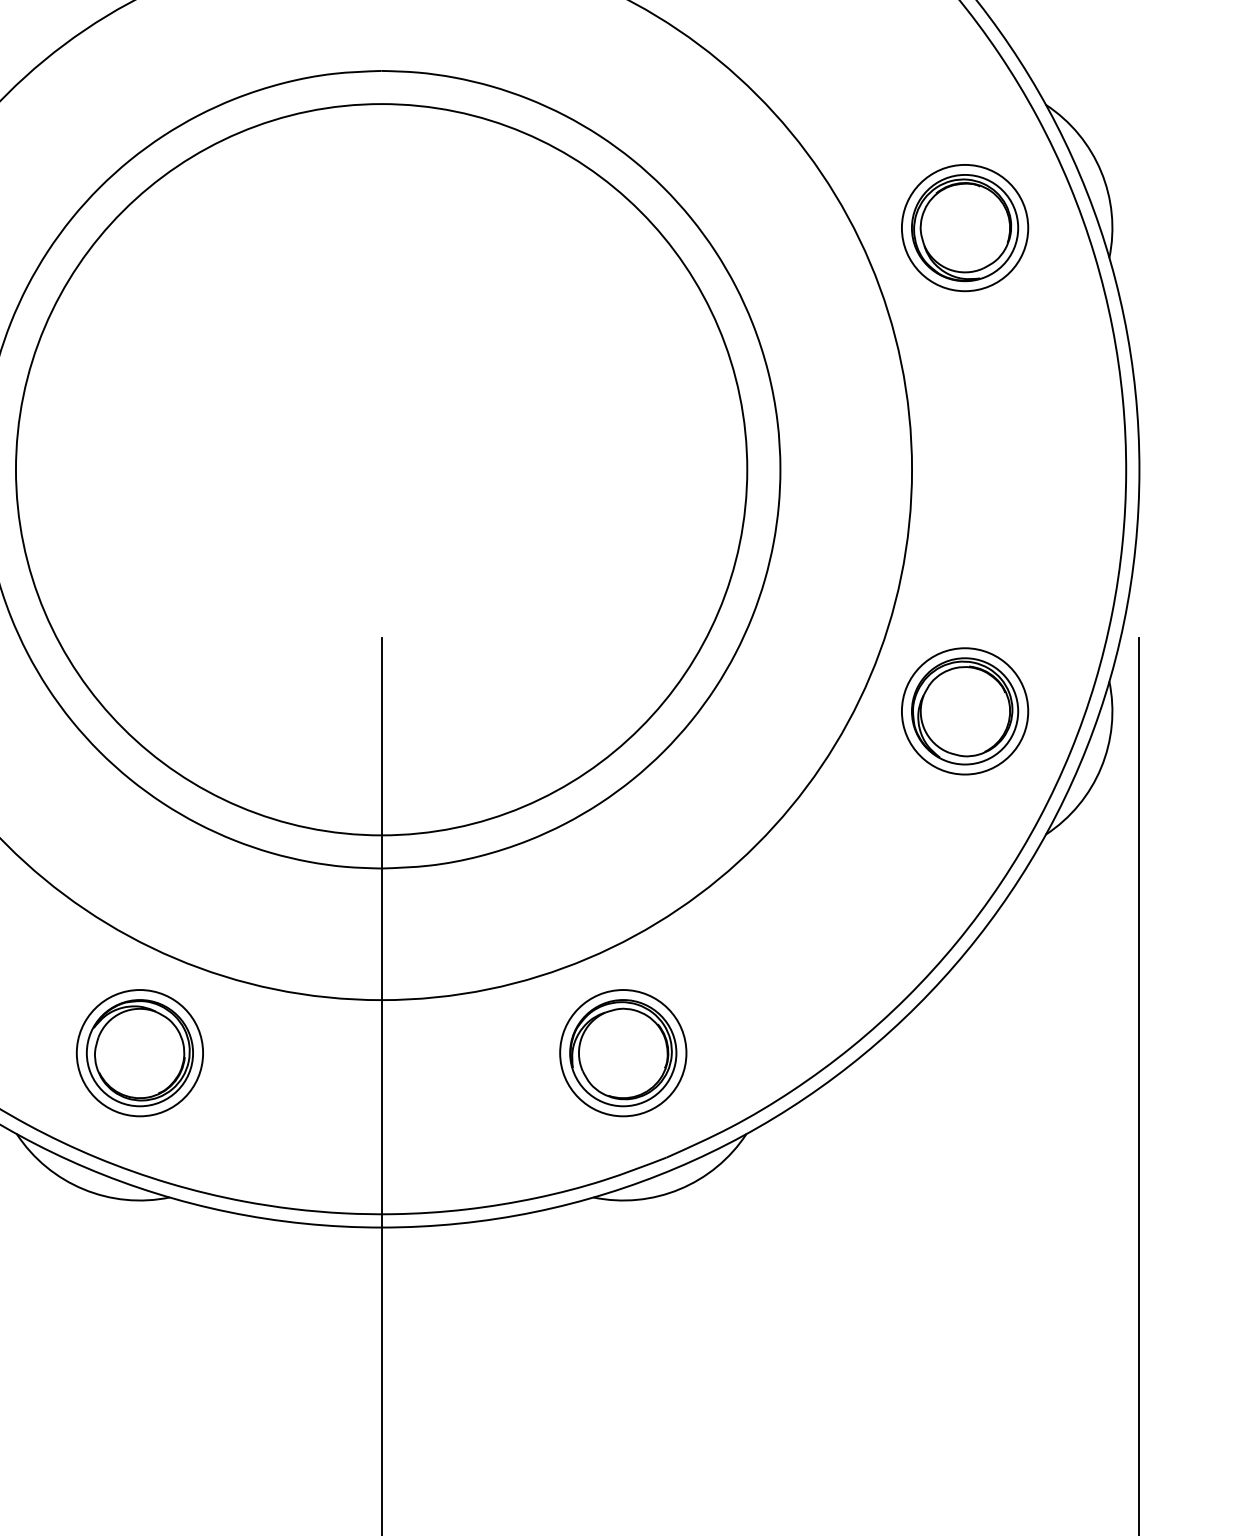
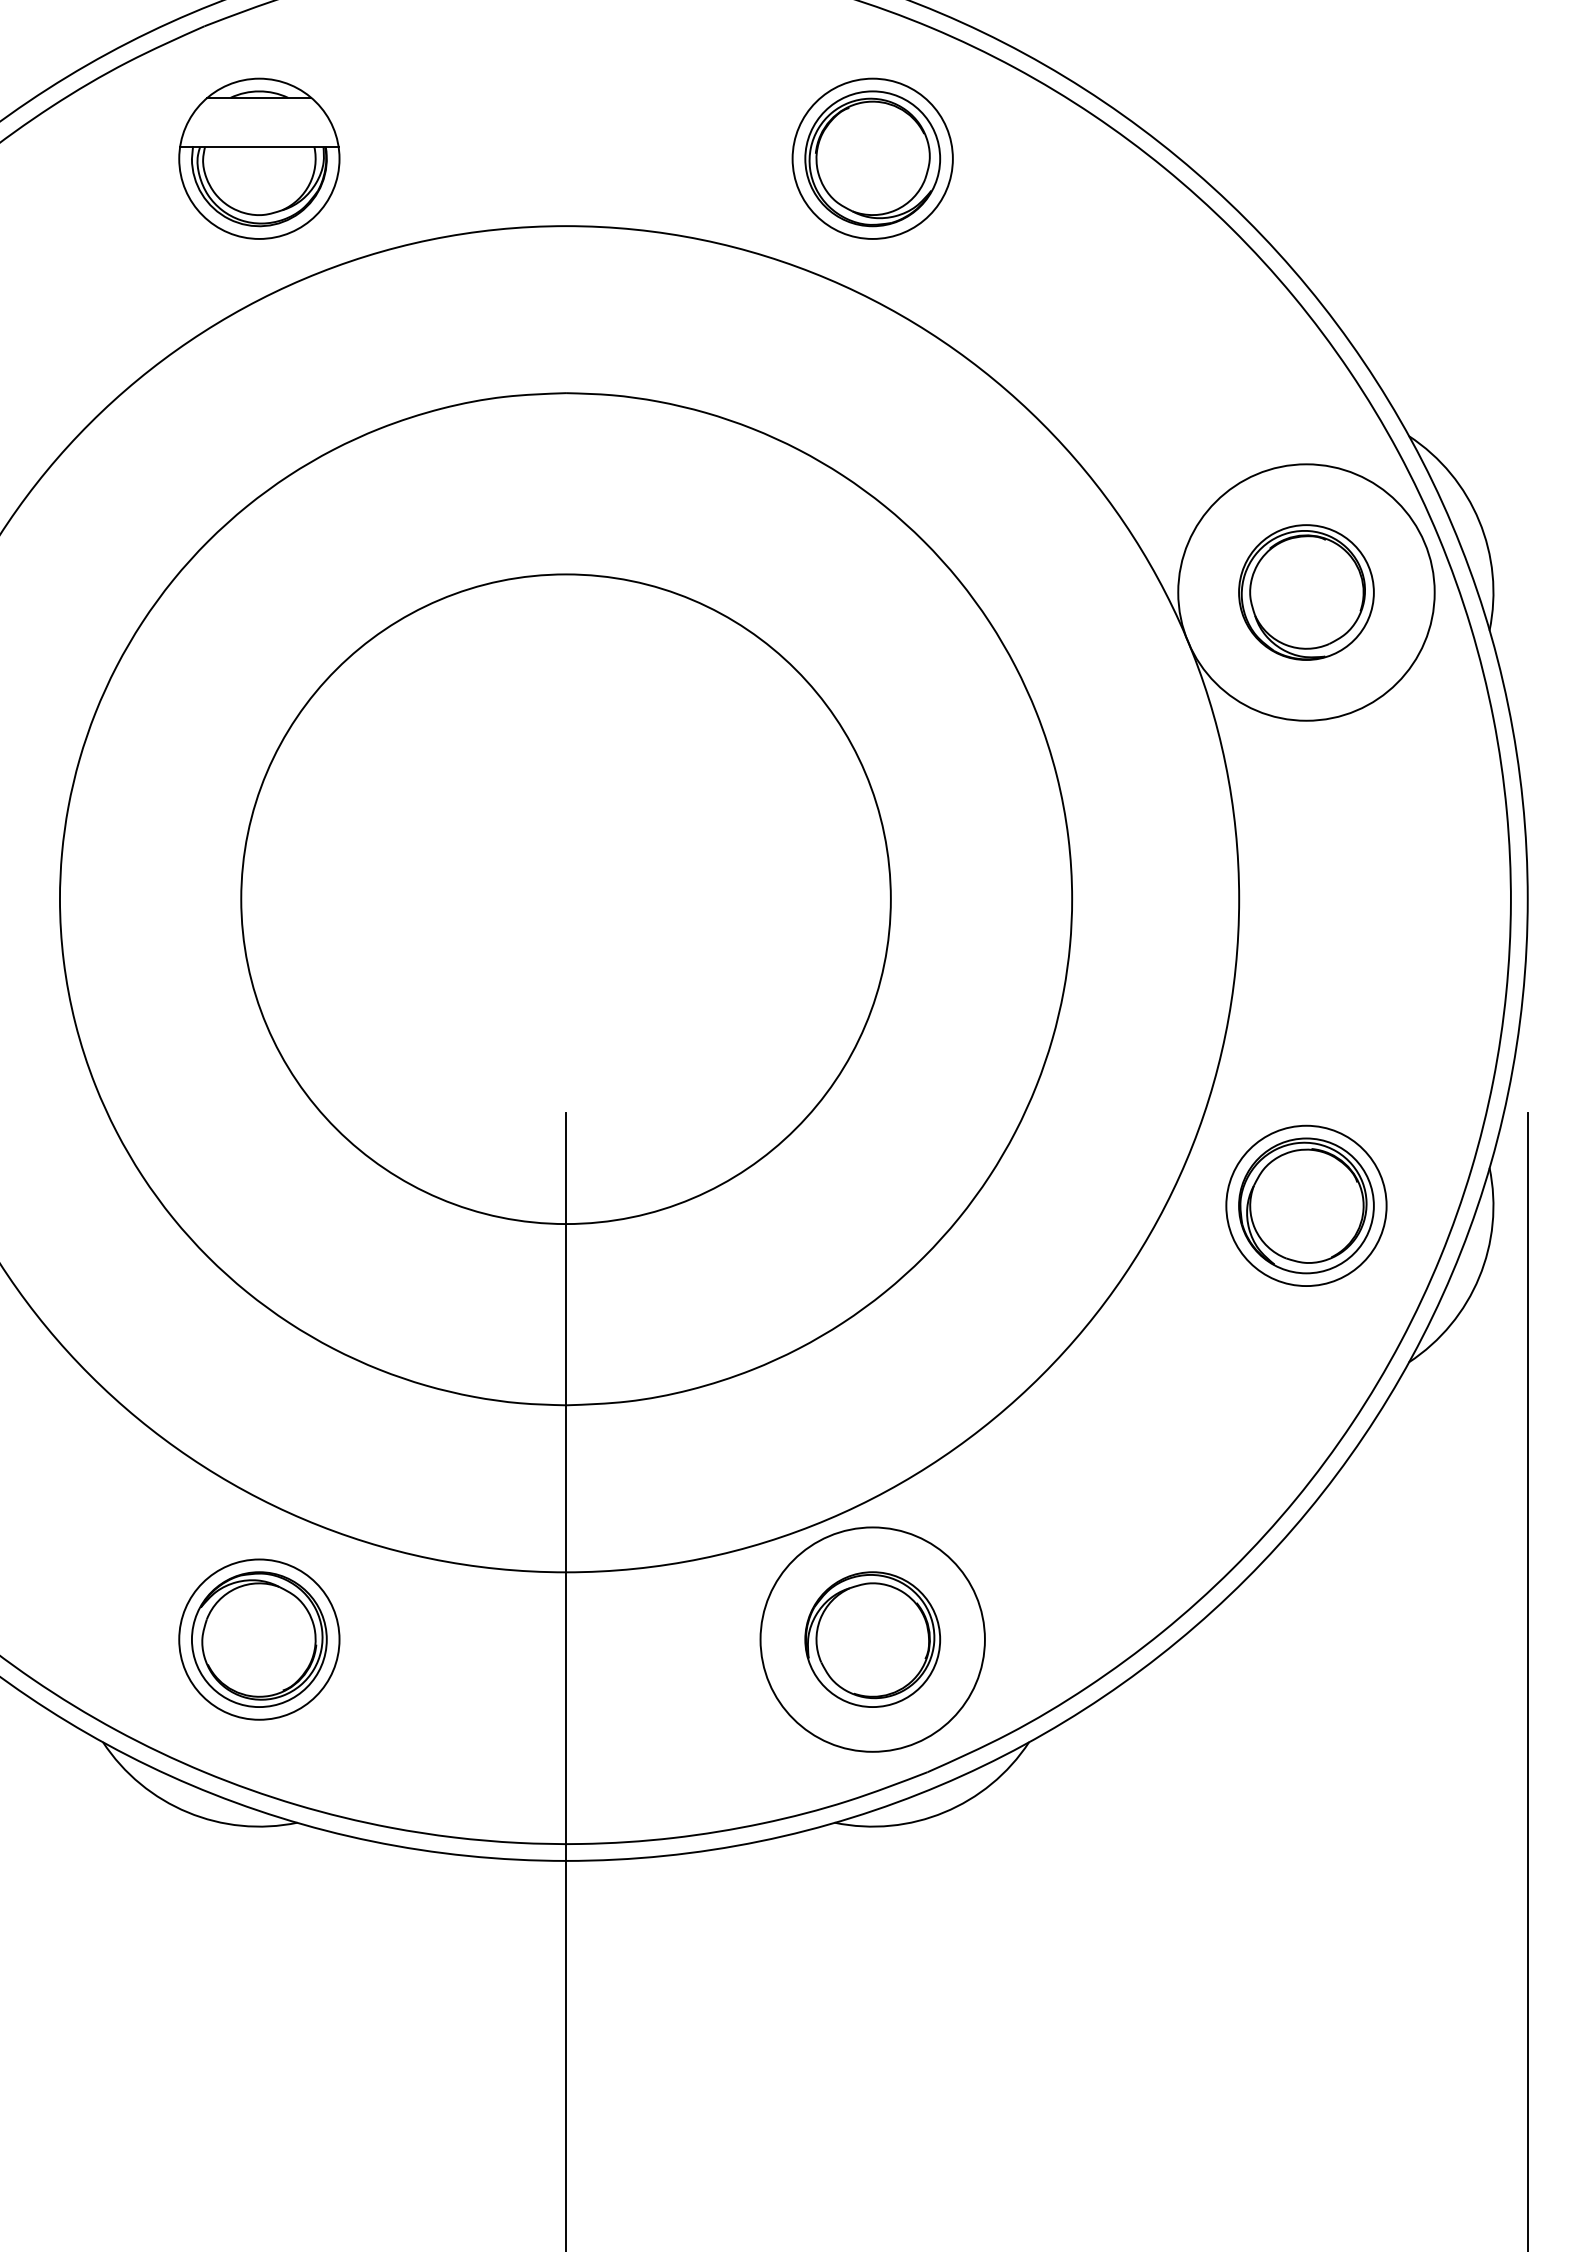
circle: (965, 228) -> (1306, 592), size x1.6
circle: (381, 469) -> (566, 899), size x0.7
circle: (623, 1053) -> (872, 1639), size x1.4

